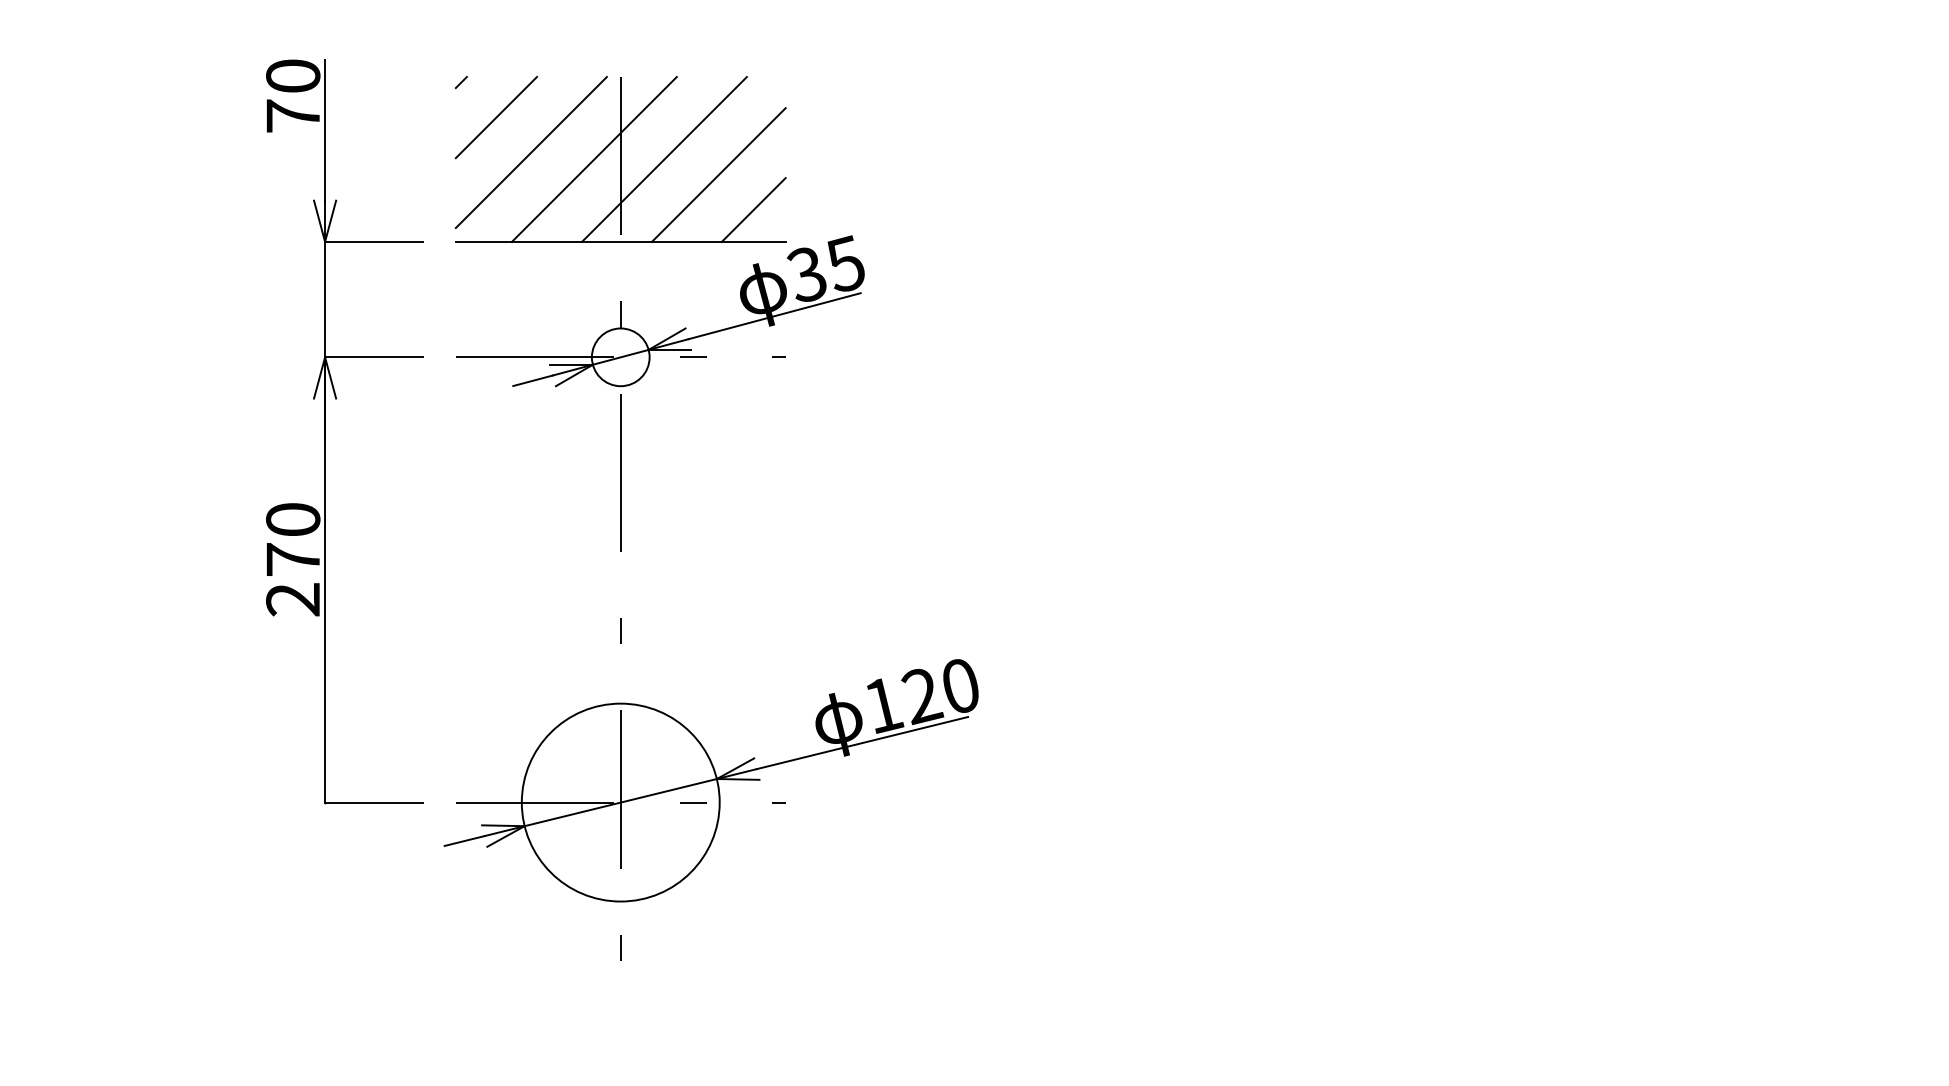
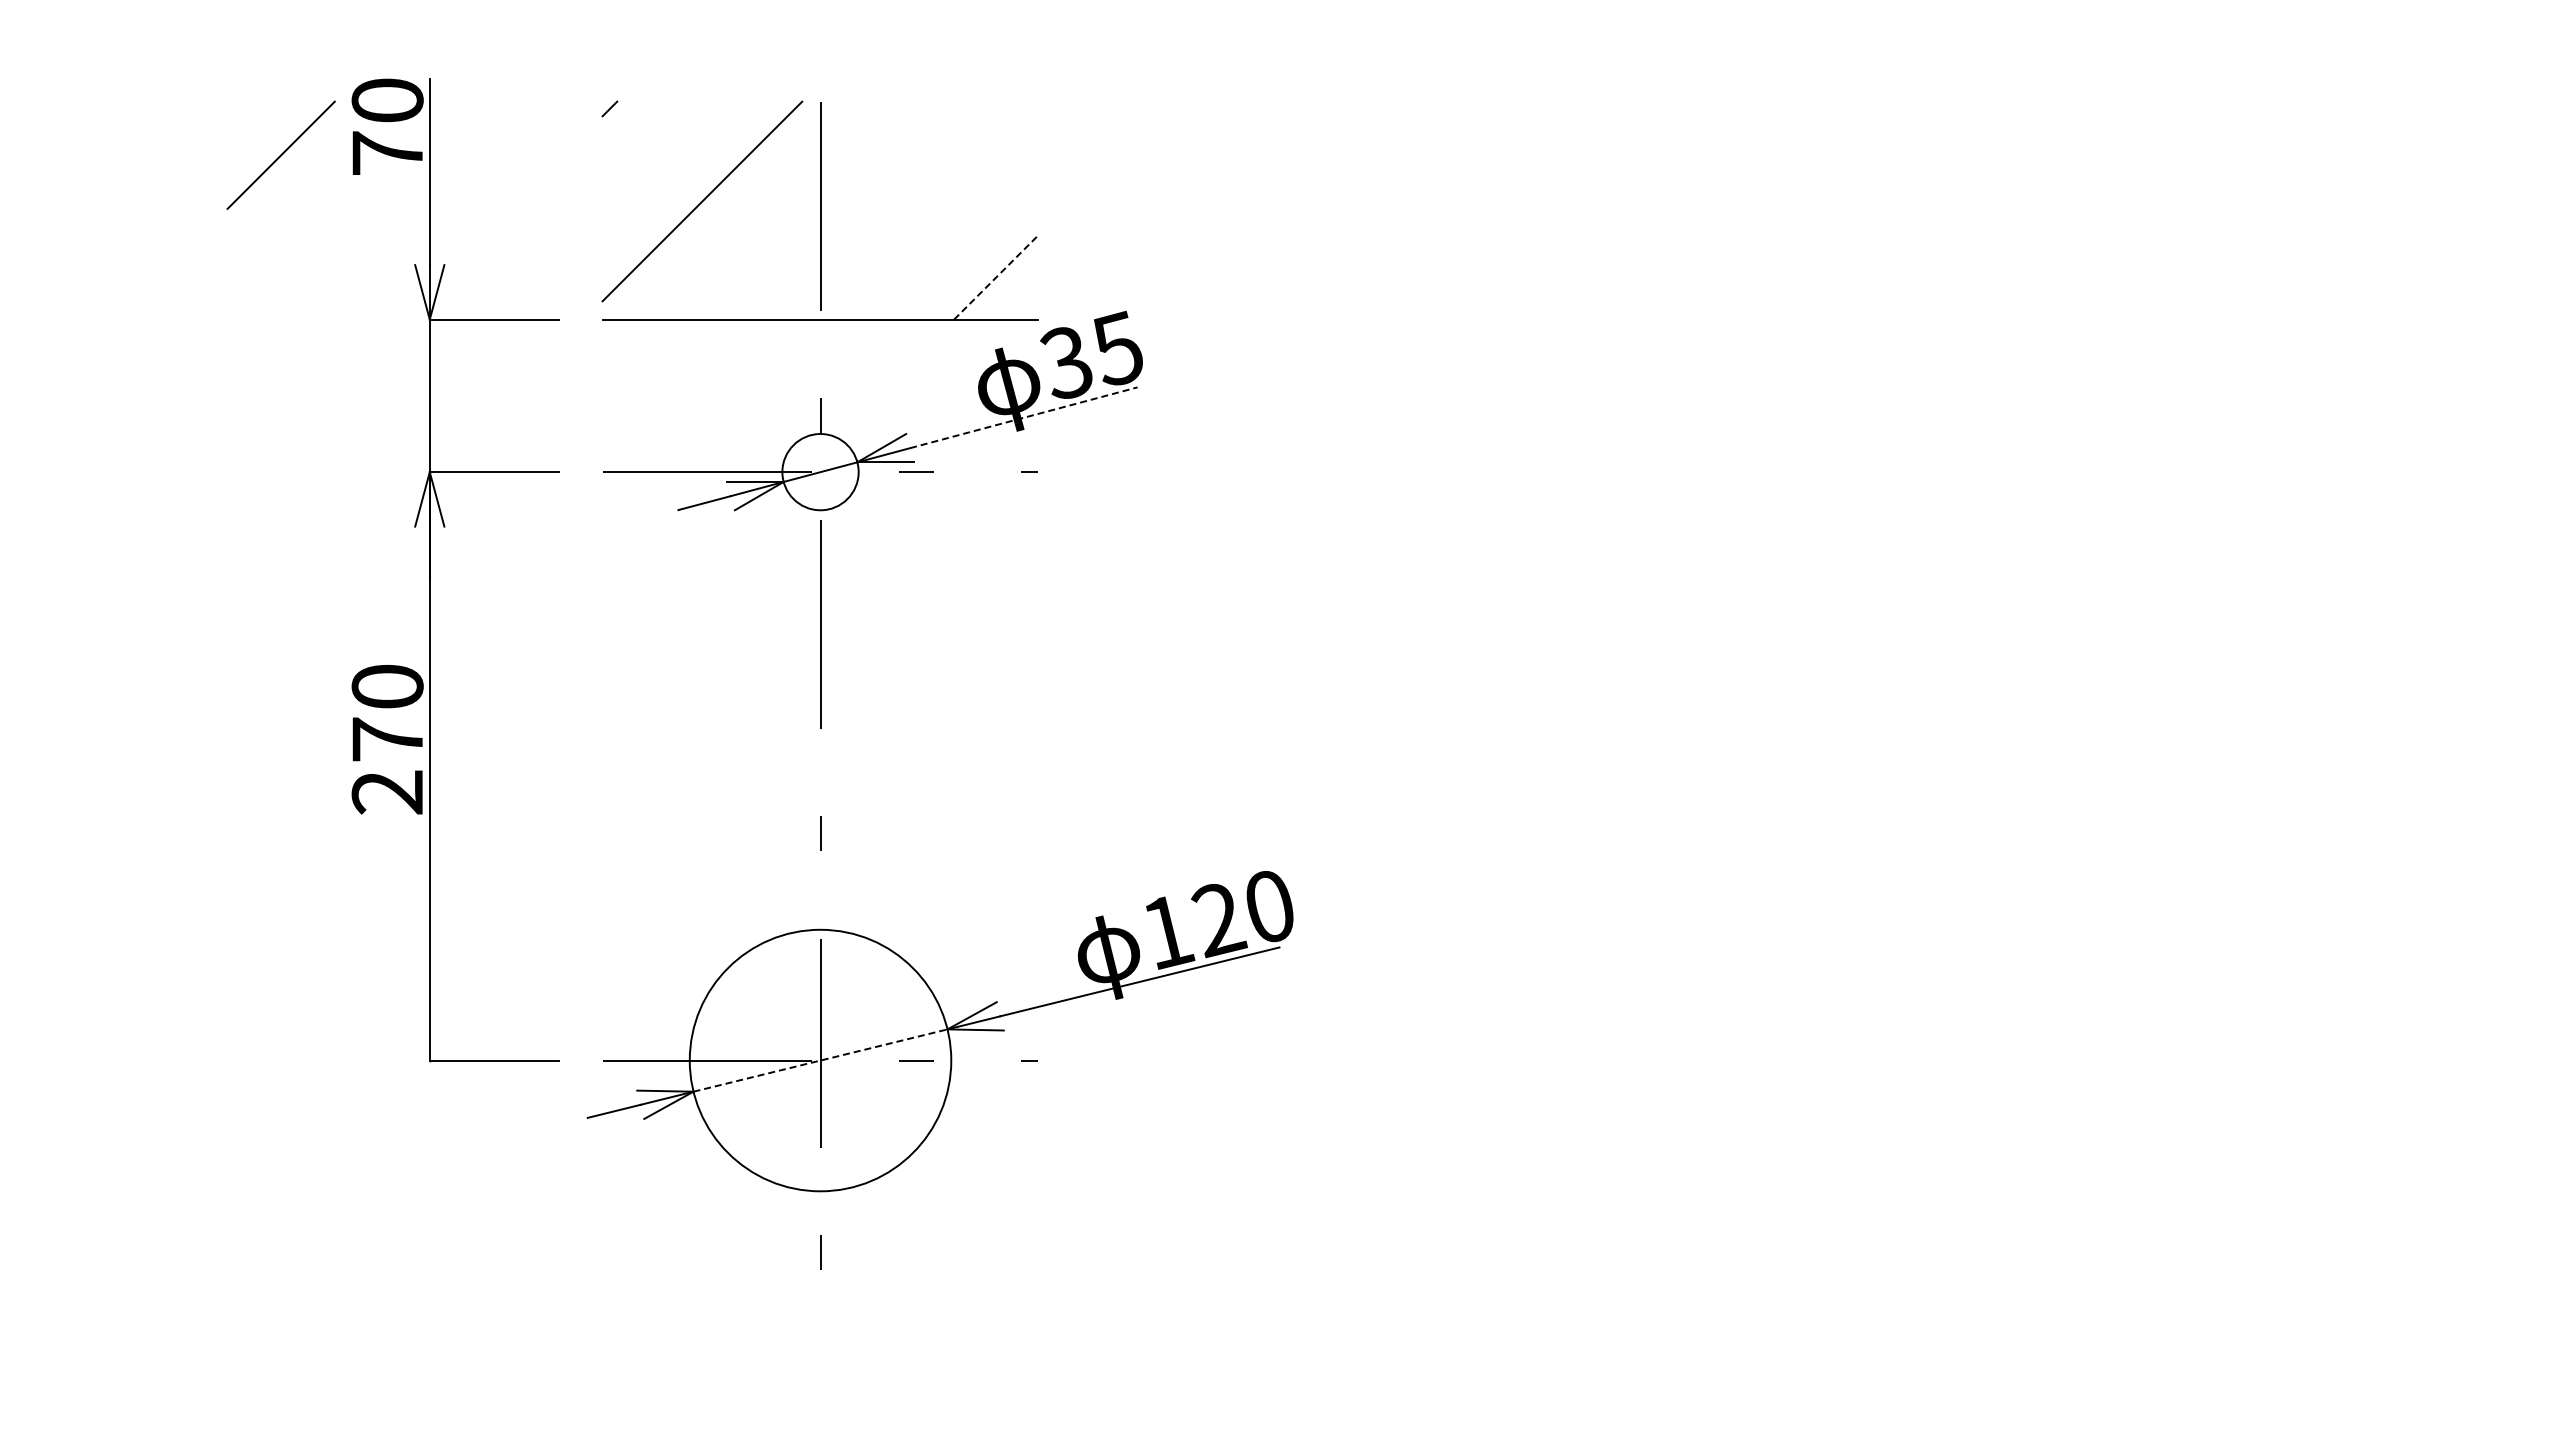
line: (495, 116) -> (280, 154), moved
line: (594, 159) -> (785, 210), removed
line: (664, 159) -> (878, 210), removed
line: (718, 174) -> (949, 230), removed
line: (753, 210) -> (996, 277), solid -> dashed
line: (774, 315) -> (1023, 417), solid -> dashed
line: (620, 802) -> (820, 1060), solid -> dashed

